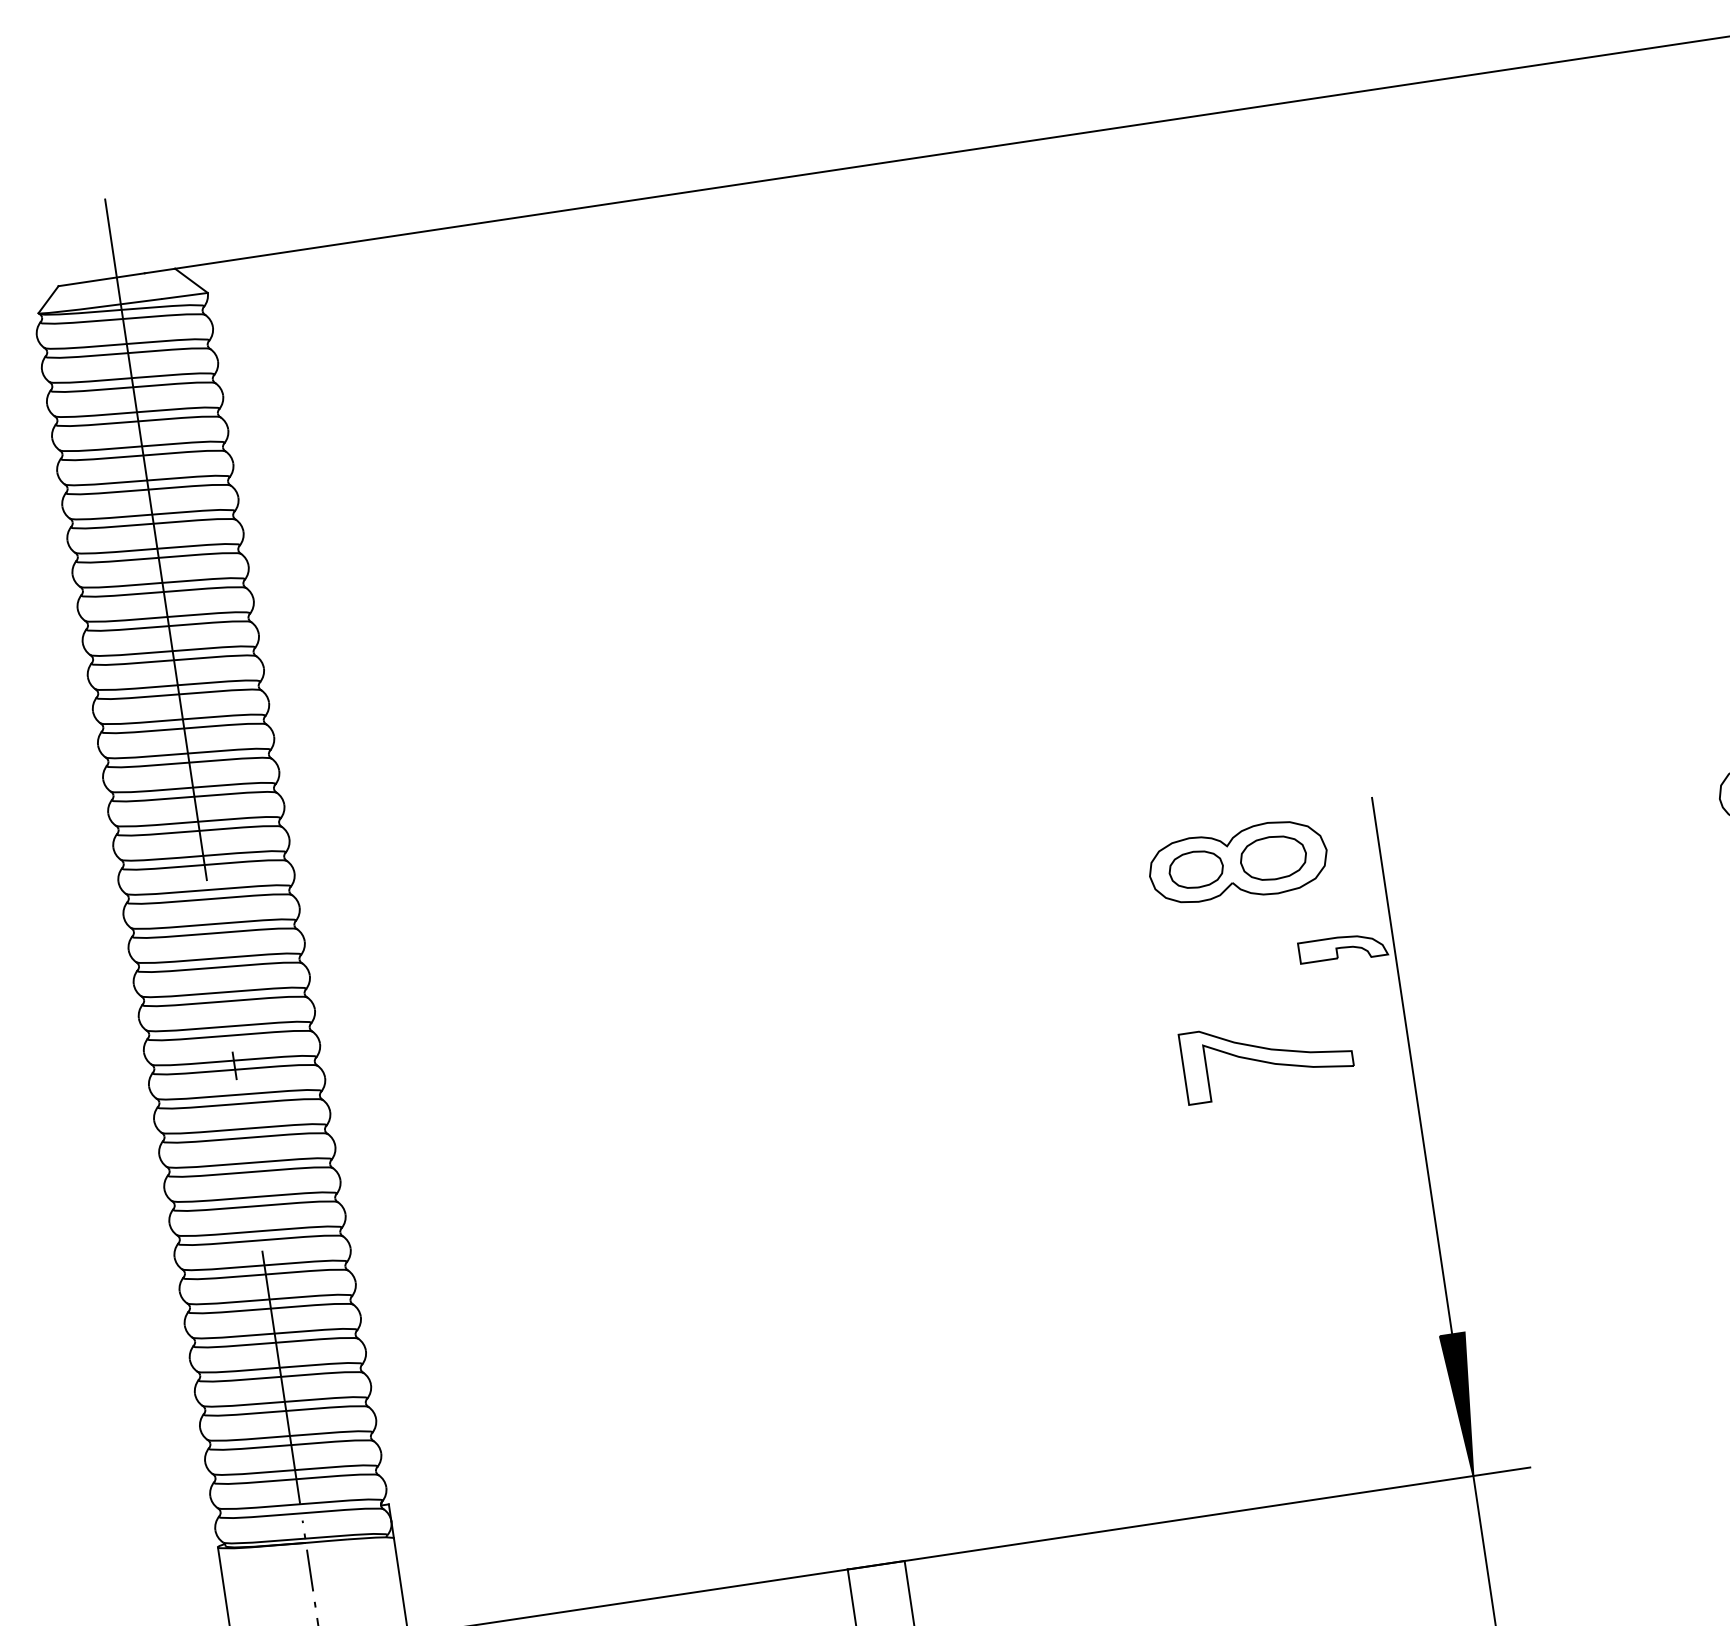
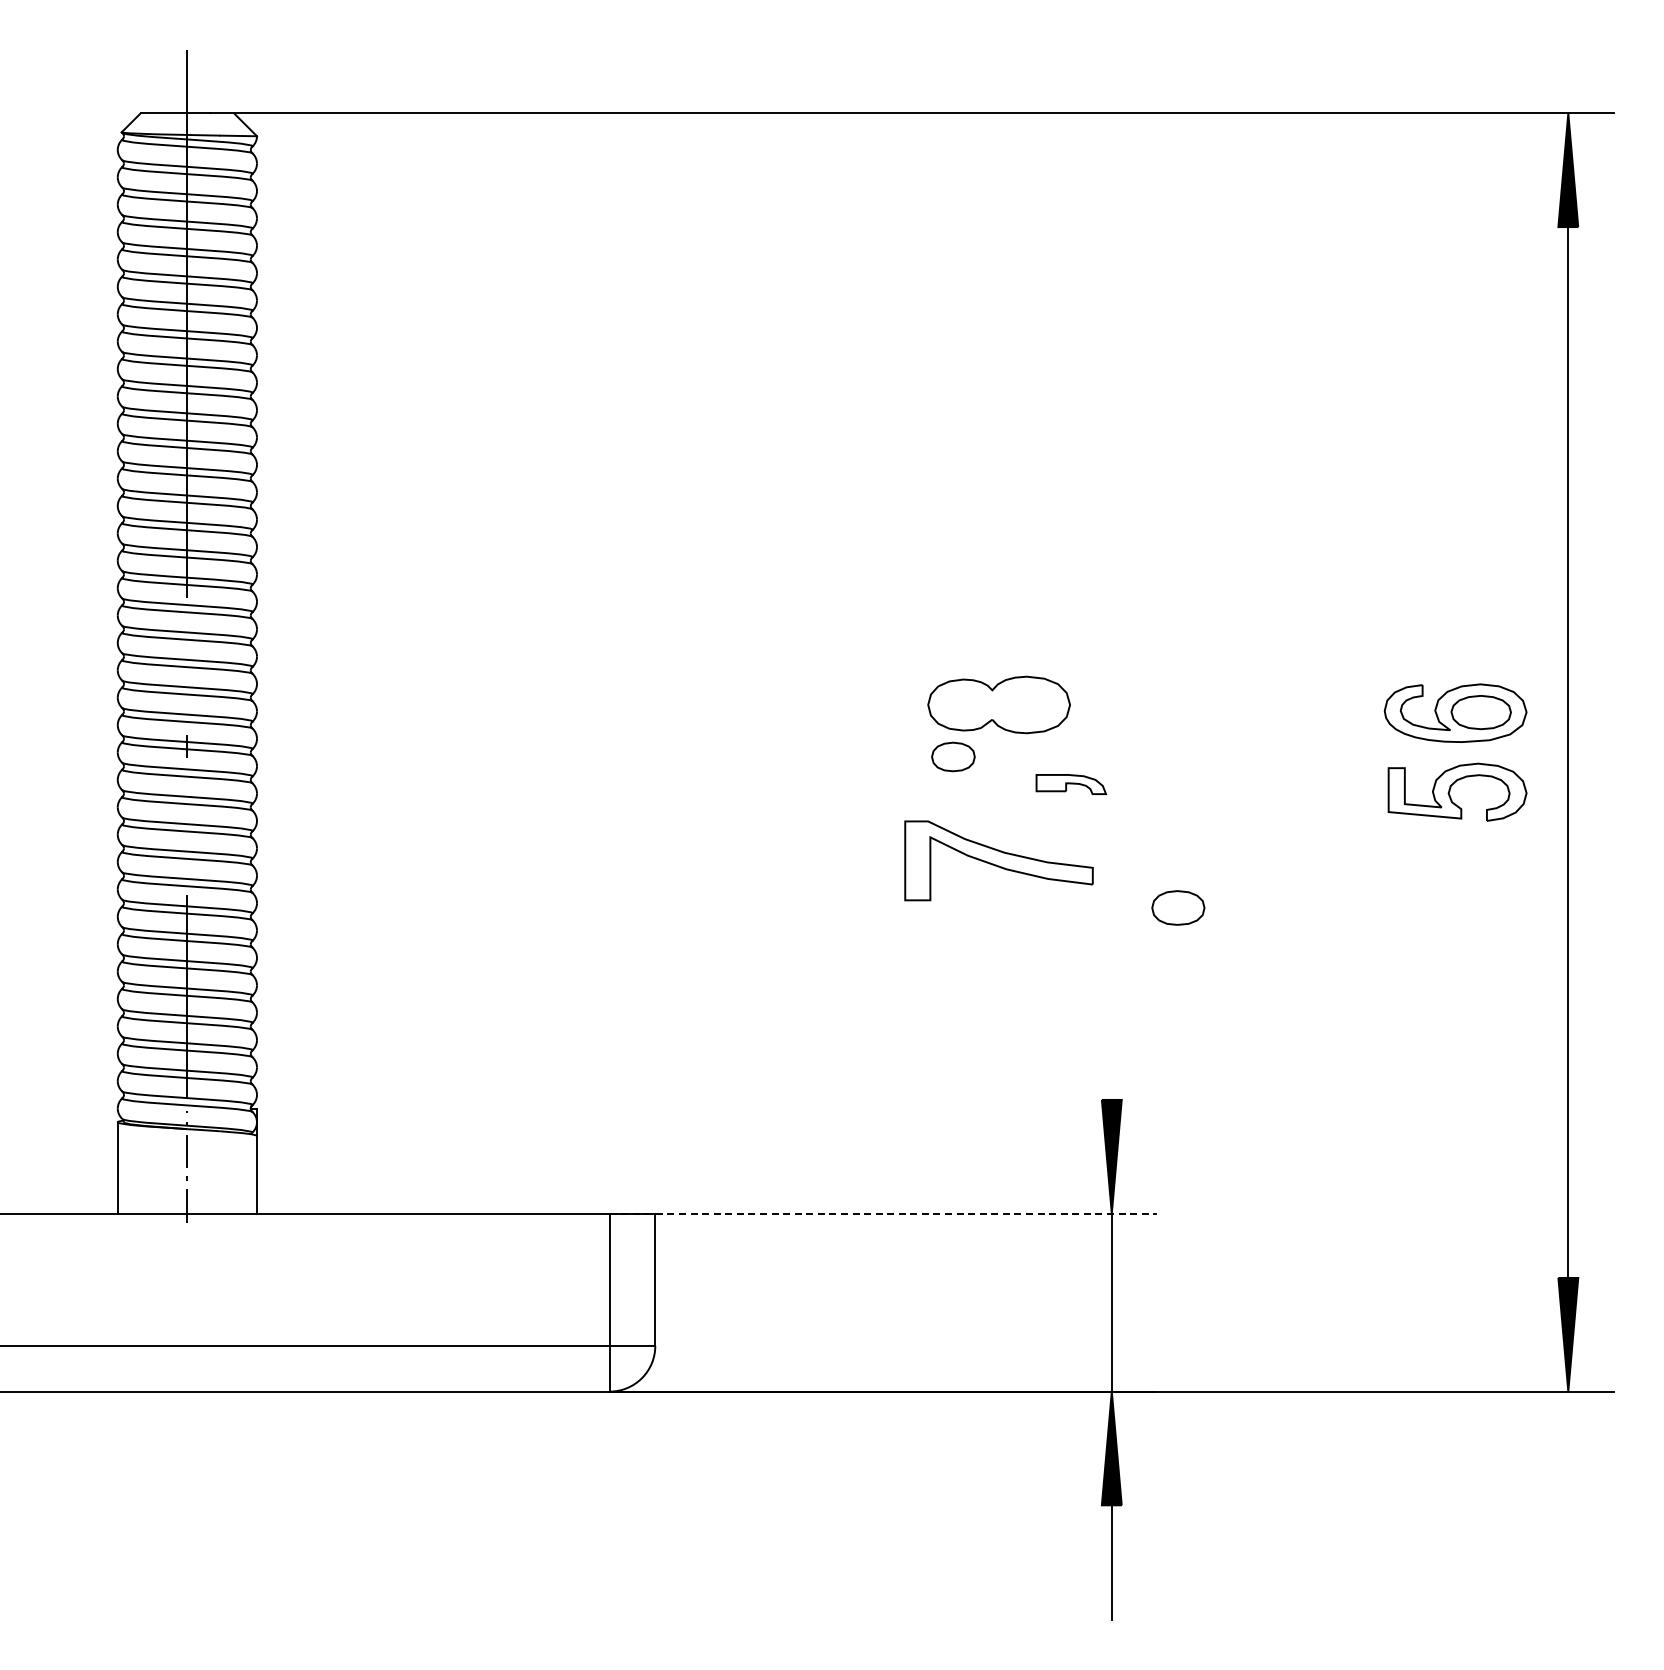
part: (1273, 857) -> (1178, 907), moved
part: (1196, 868) -> (953, 756), moved
part: (1267, 1056) -> (999, 860), size x1.4
line: (1411, 1066) -> (1111, 884), removed
line: (1188, 1518) -> (883, 1213), solid -> dashed

